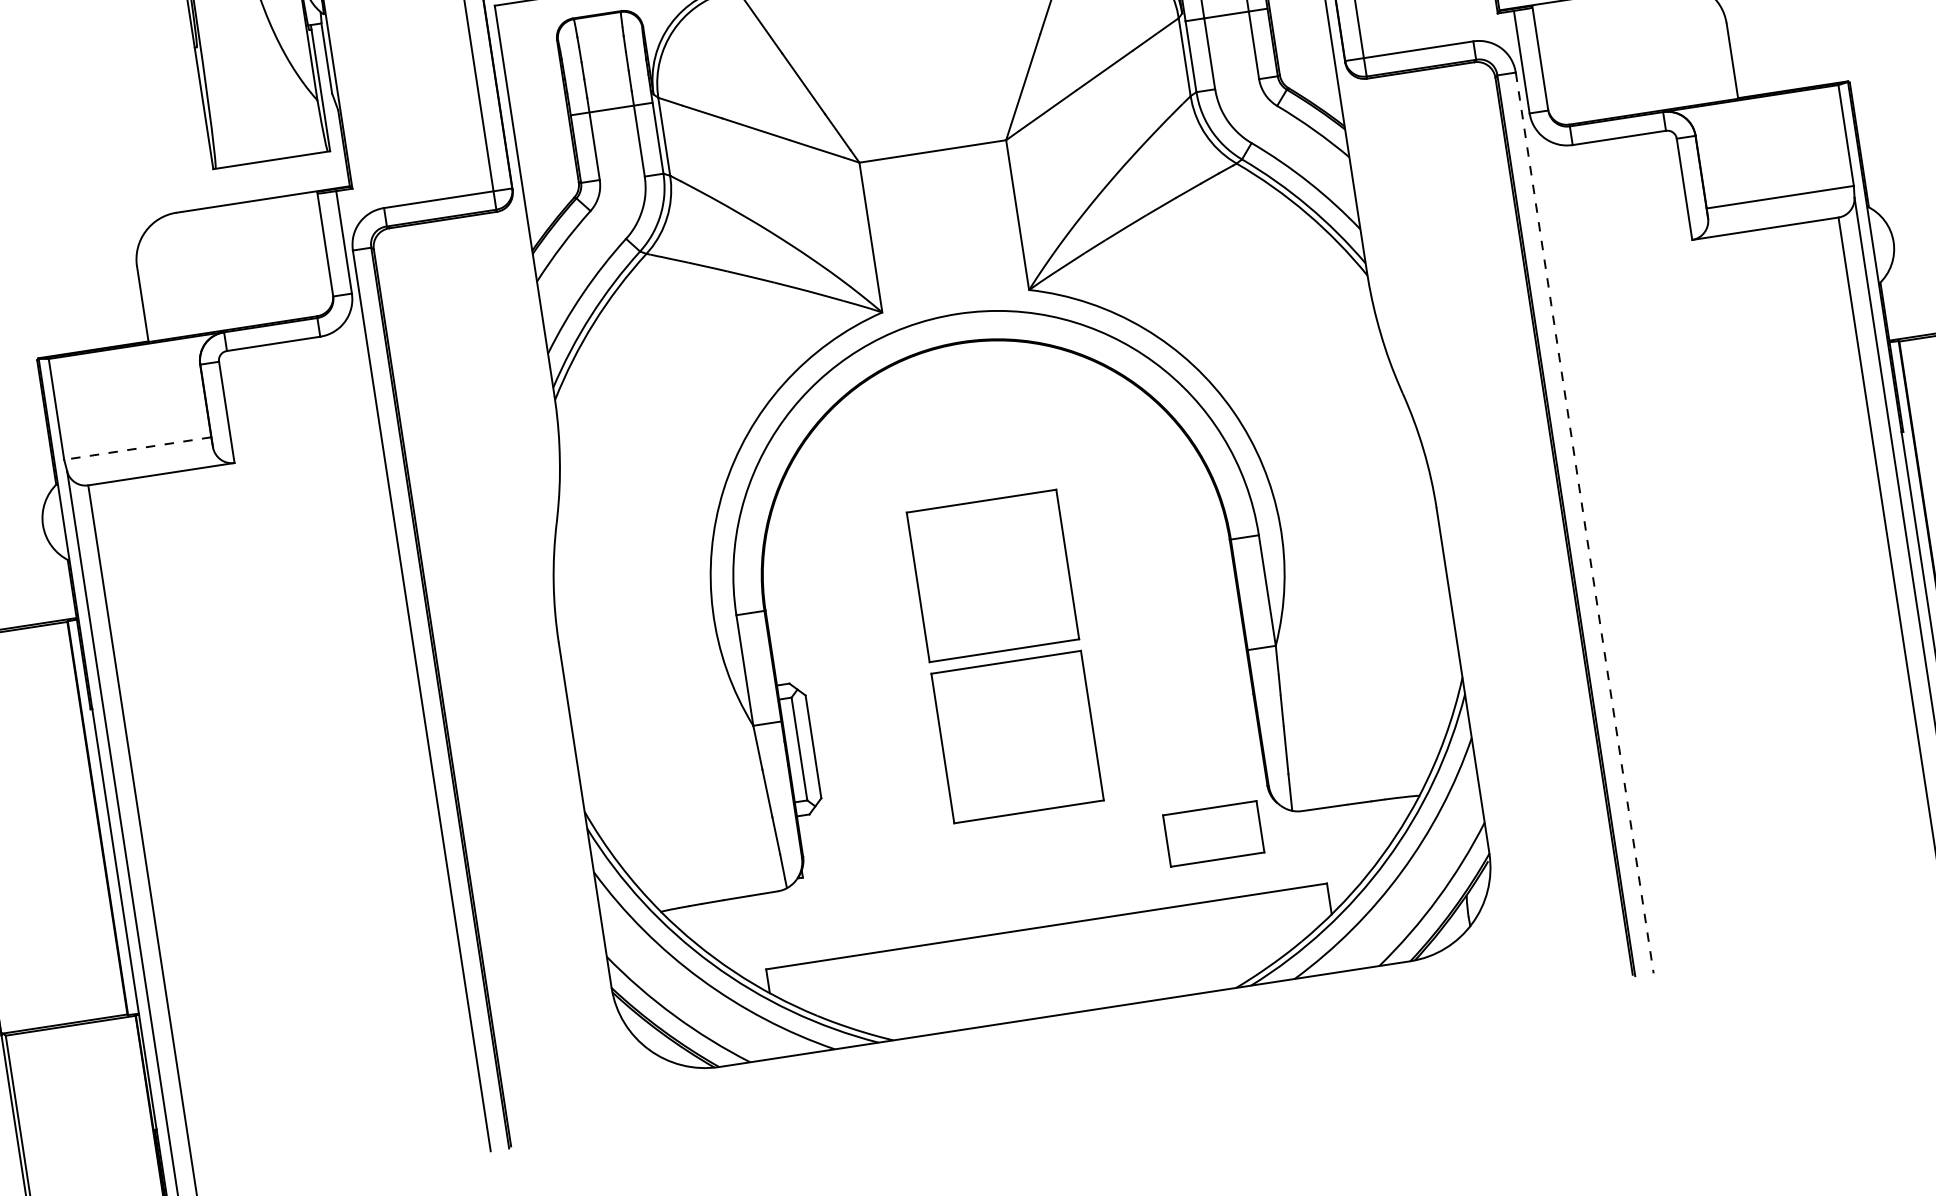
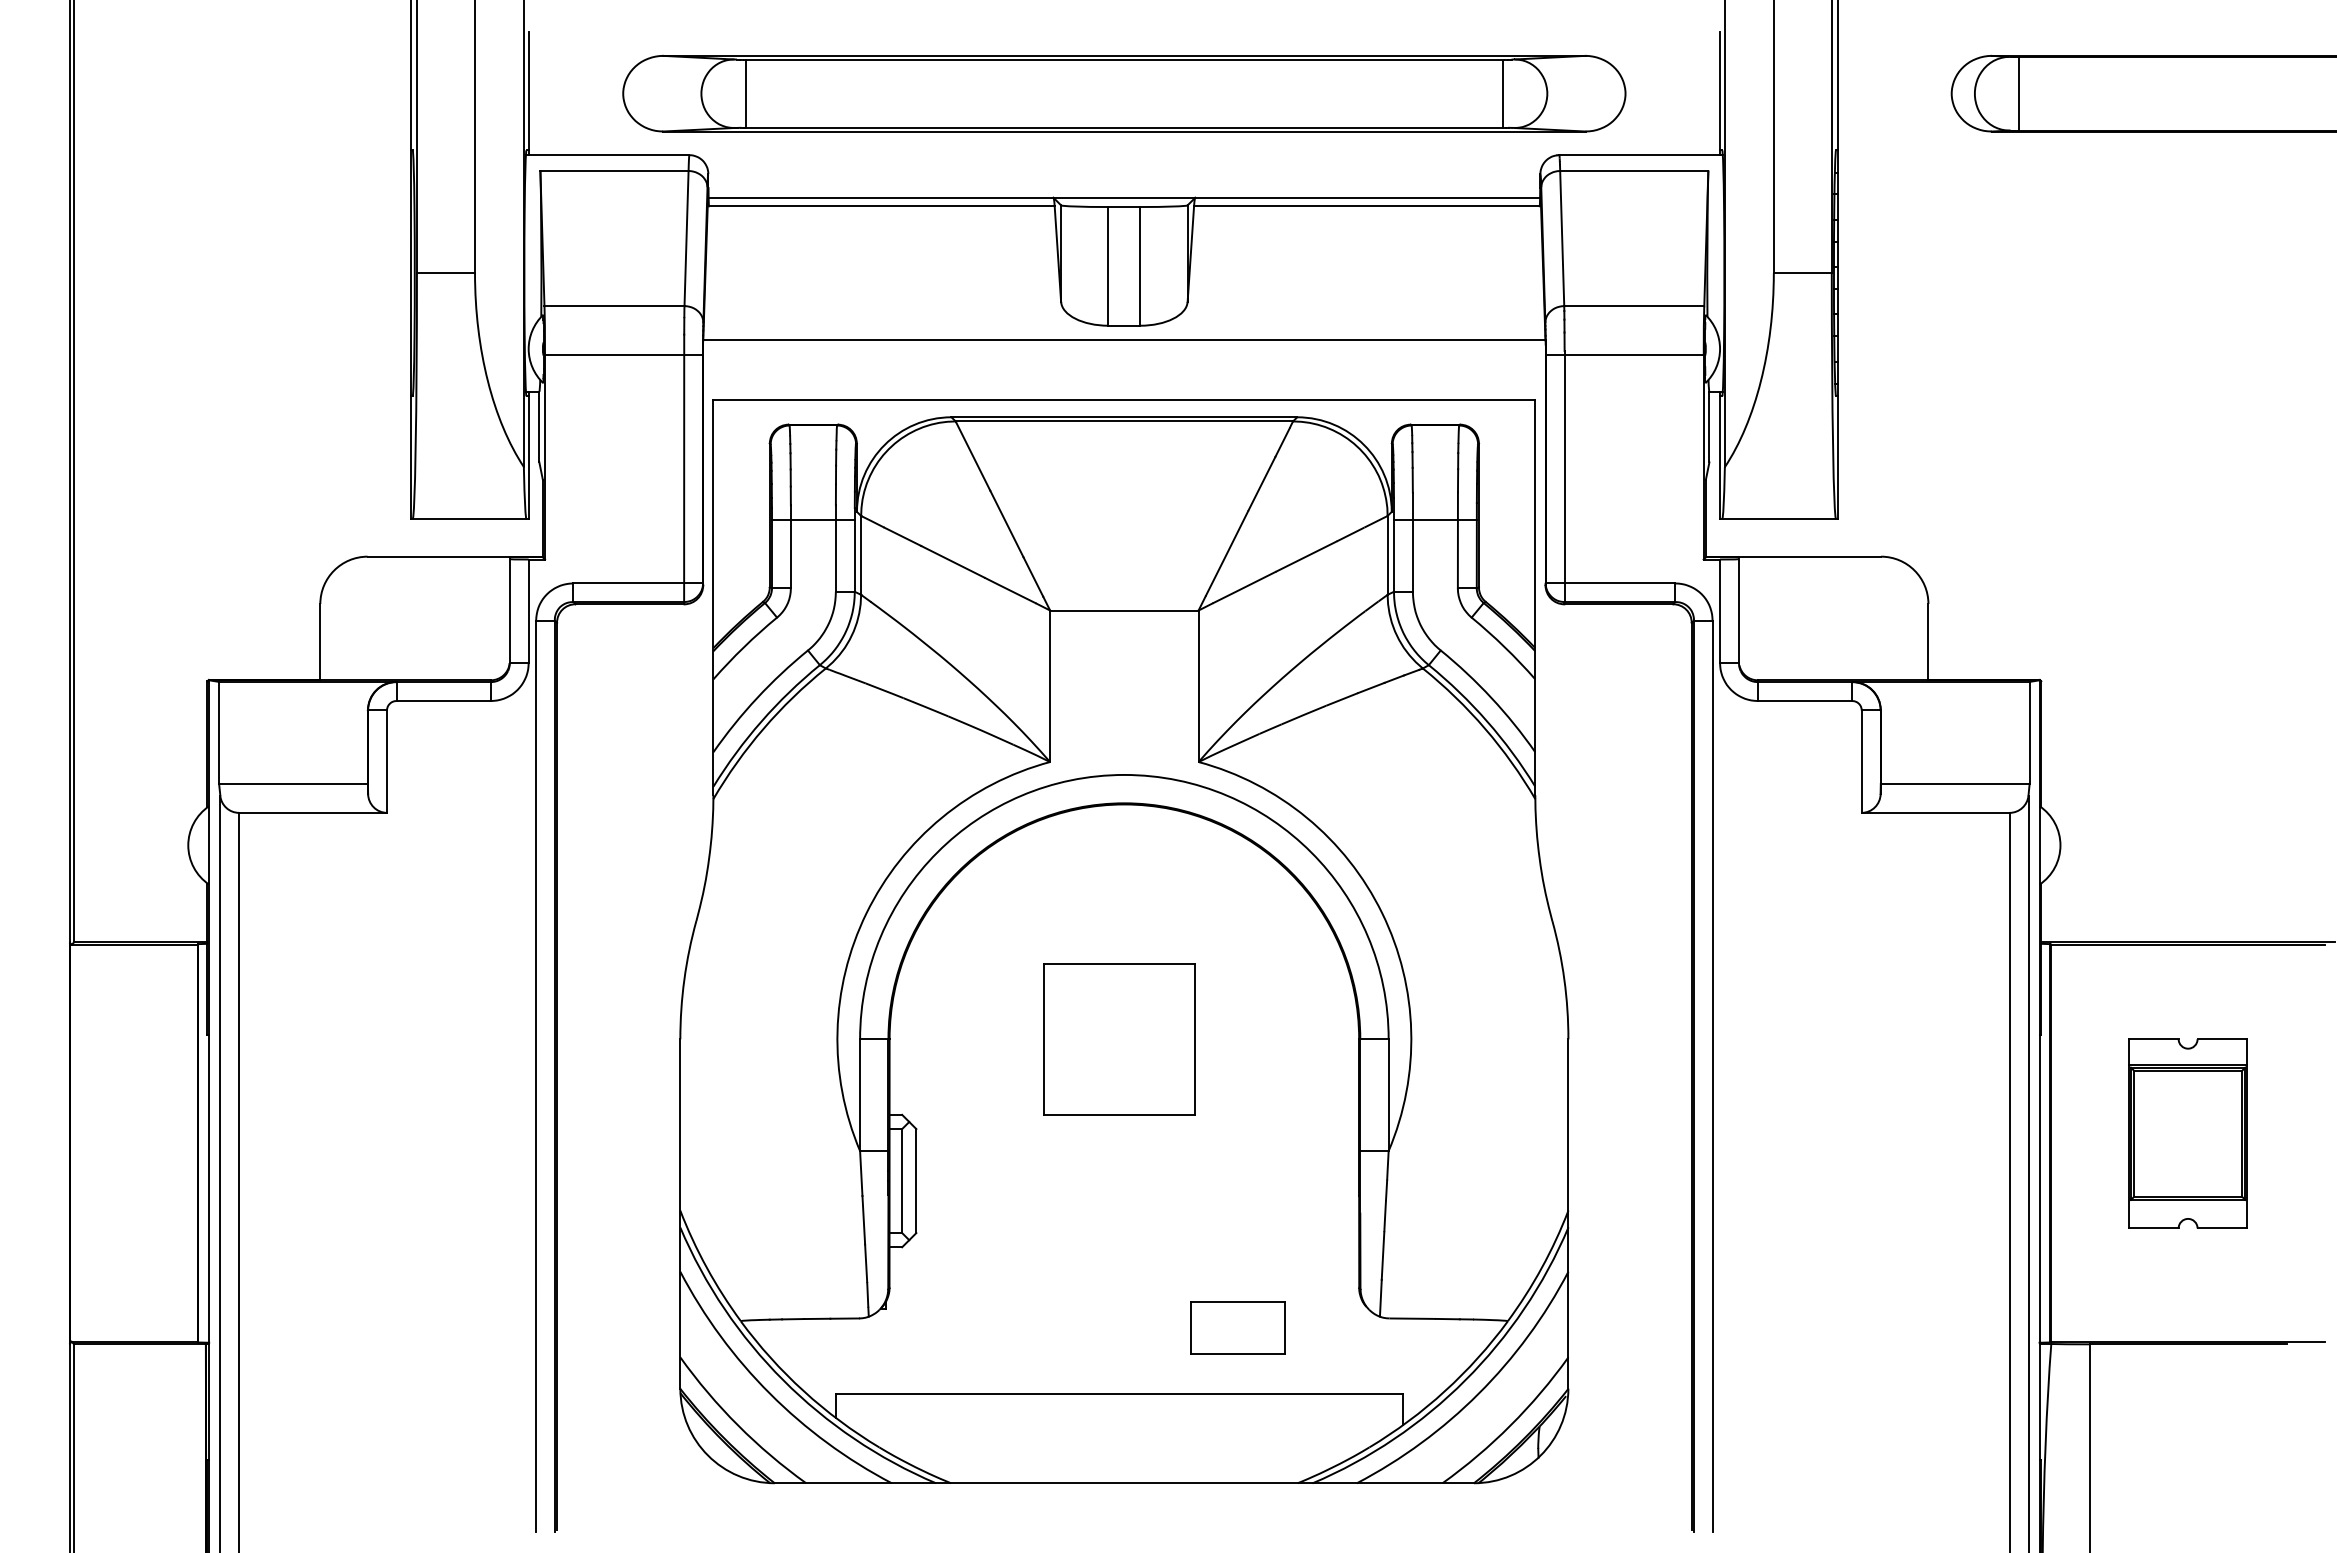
line: (137, 448) -> (293, 783), dashed -> solid
line: (1584, 523) -> (1712, 1076), dashed -> solid
part: (1017, 737) -> (1119, 1202), removed
part: (1213, 833) -> (1237, 1327), moved

